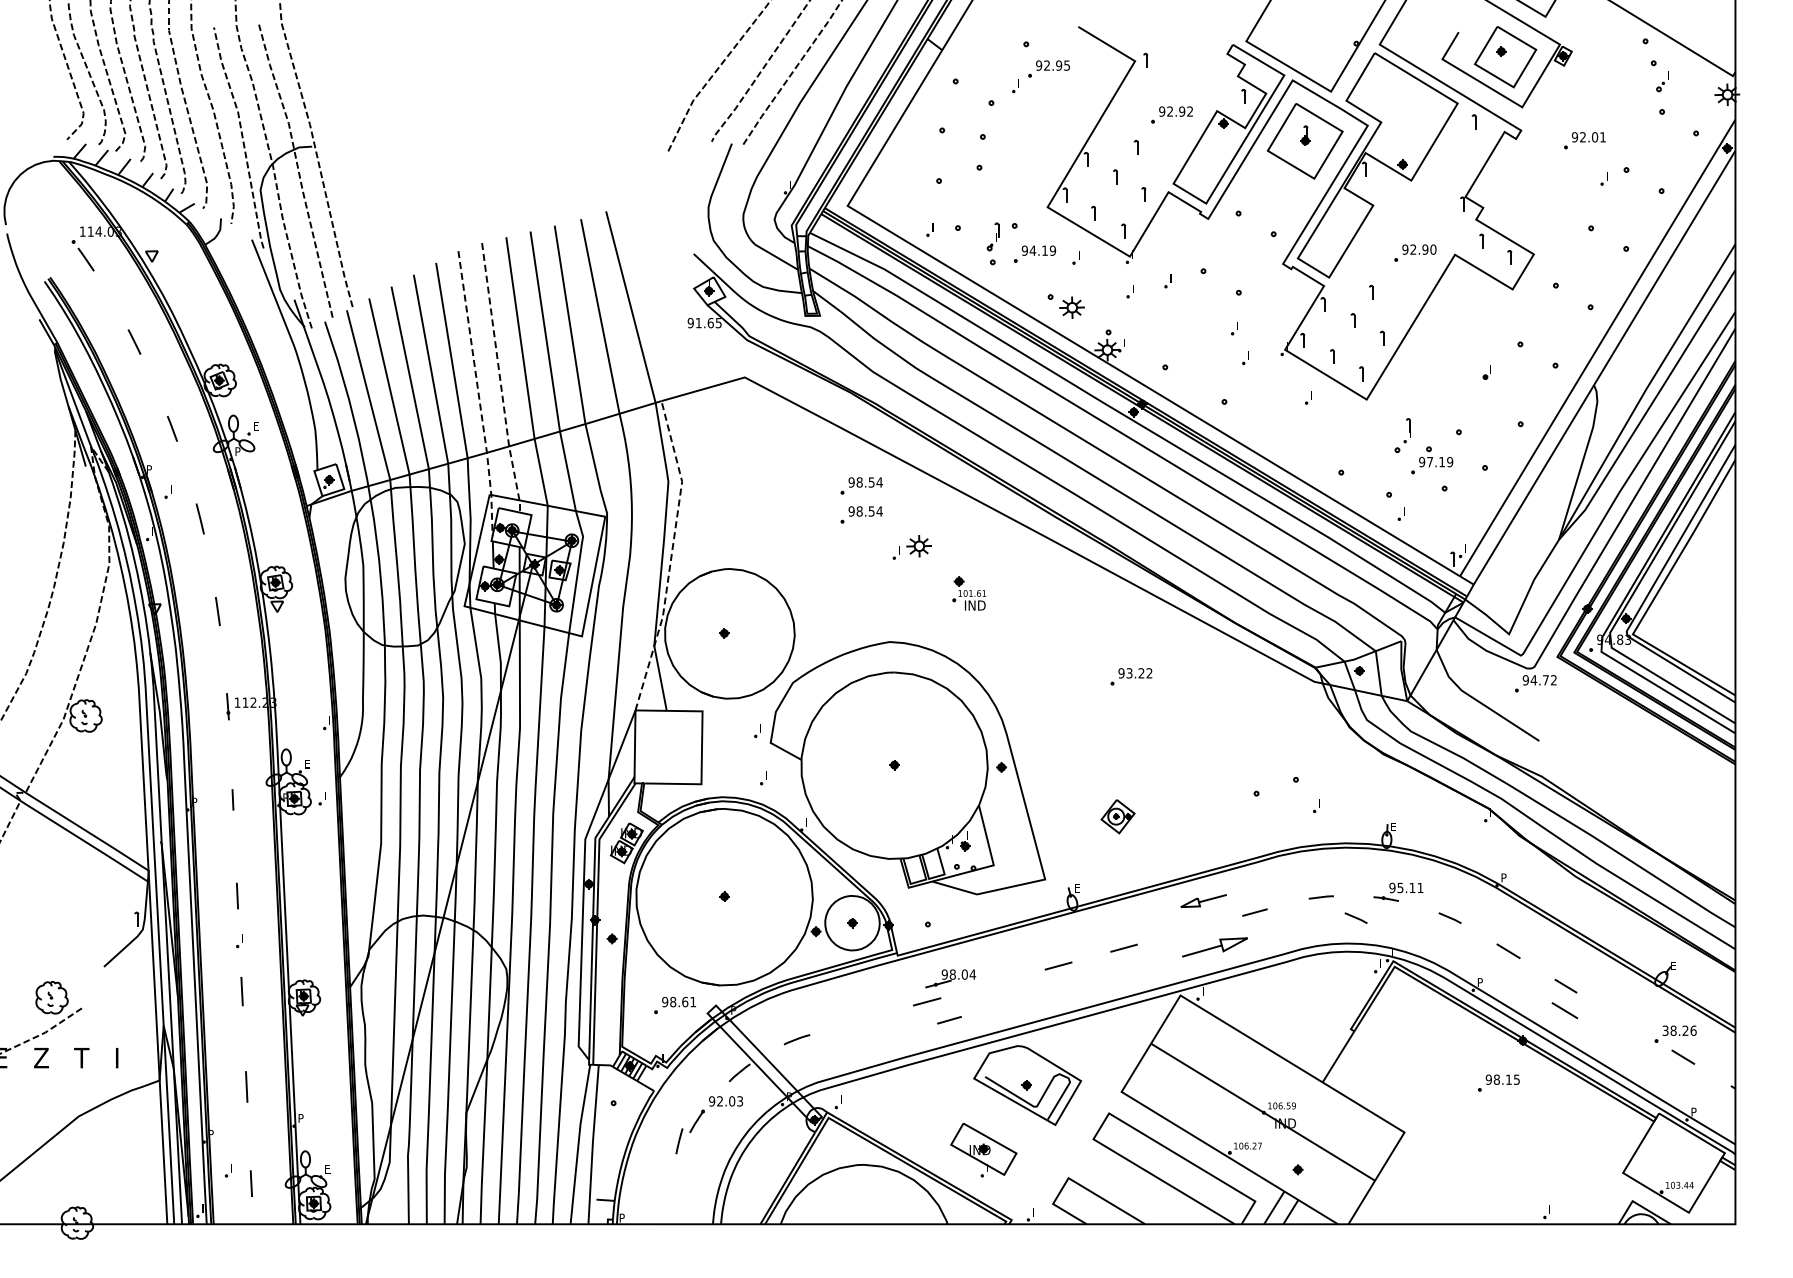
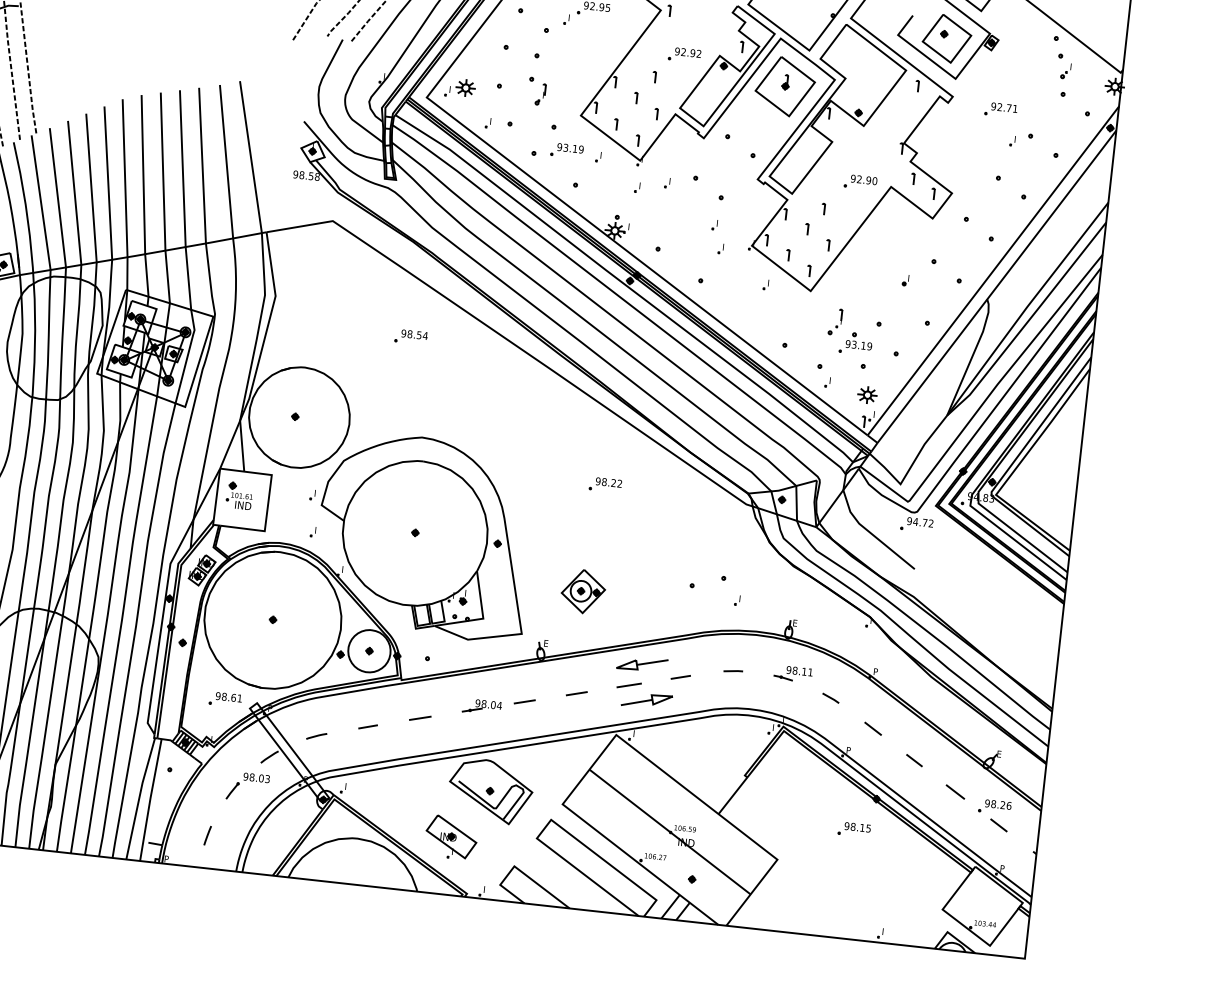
text: (1594, 137) -> (1008, 108), 92.01 -> 92.71
part: (992, 236) -> (540, 94), moved
text: (1032, 250) -> (565, 147), 94.19 -> 93.19
part: (1071, 307) -> (867, 394), moved
text: (708, 322) -> (309, 175), 91.65 -> 98.58
line: (500, 379) -> (144, 201), dashed -> solid
line: (478, 394) -> (125, 211), dashed -> solid
text: (1430, 461) -> (854, 344), 97.19 -> 93.19
part: (861, 485) -> (413, 314), removed
part: (911, 547) -> (459, 88), moved
line: (671, 555) -> (261, 352), dashed -> solid
part: (969, 593) -> (239, 495), moved
text: (1129, 673) -> (604, 482), 93.22 -> 98.22
part: (1117, 816) -> (582, 591), size x1.67
text: (1400, 887) -> (795, 670), 95.11 -> 98.11
part: (1203, 900) -> (642, 663), size x1.43
line: (1355, 917) -> (757, 689), removed
line: (1189, 930) -> (628, 685), added
part: (950, 978) -> (481, 706), moved
line: (1564, 1010) -> (955, 791), moved
line: (949, 1020) -> (368, 727), moved
text: (1665, 1030) -> (987, 803), 38.26 -> 98.26
text: (720, 1101) -> (252, 777), 92.03 -> 98.03
line: (679, 1141) -> (207, 835), moved

